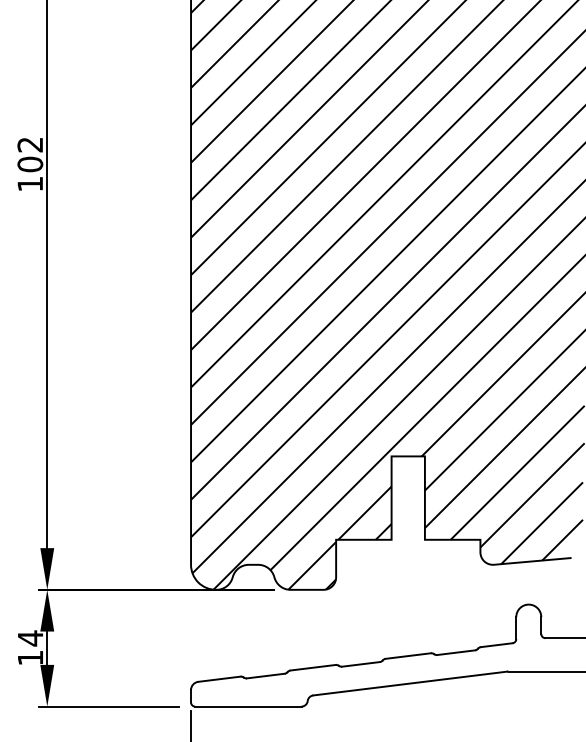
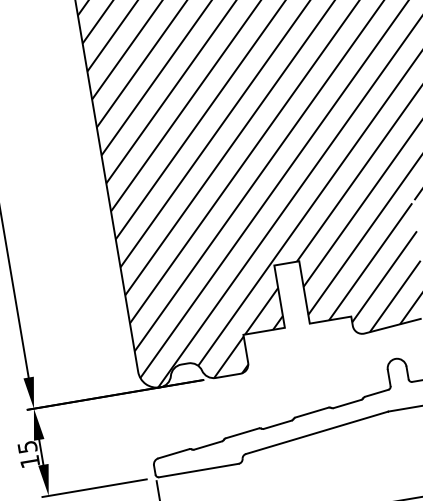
text: (30, 638) -> (27, 447), 14 -> 15

